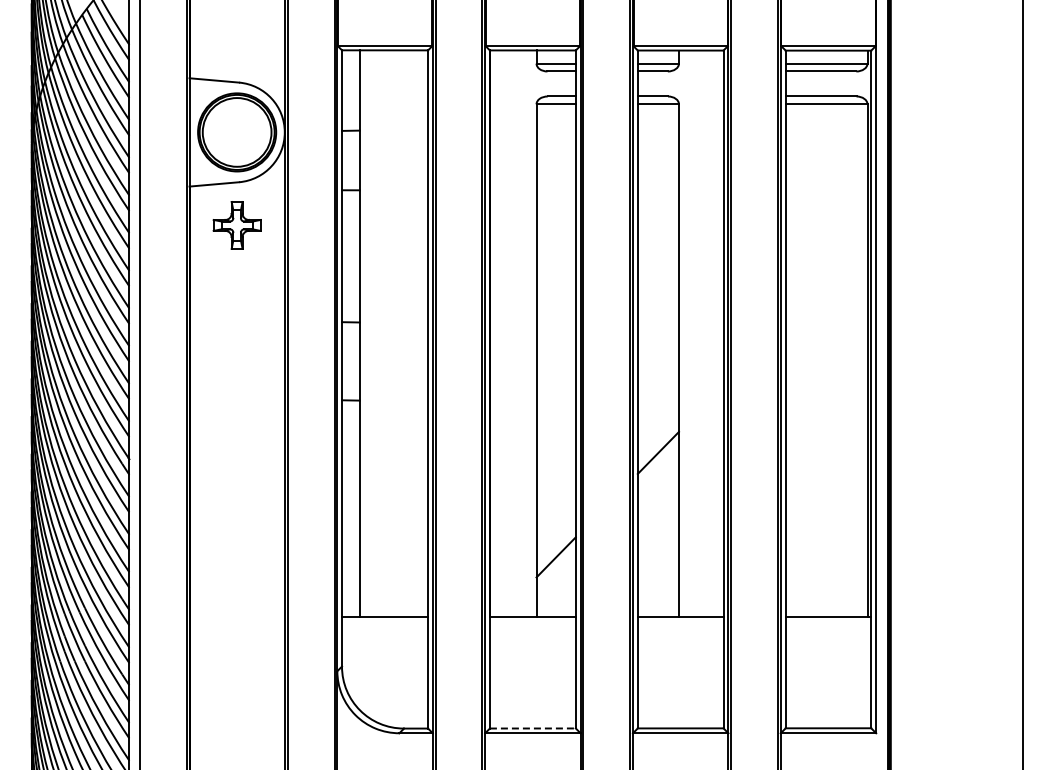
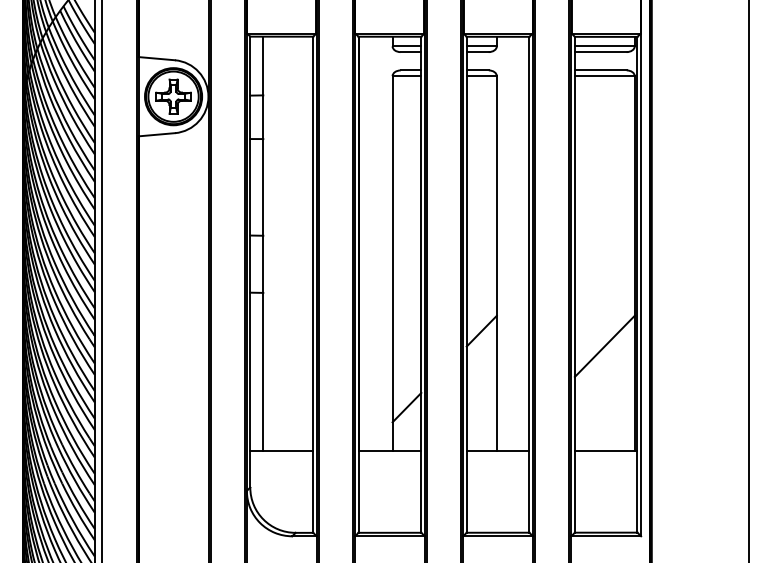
part: (236, 225) -> (173, 96), moved
line: (826, 473) -> (604, 346), added
line: (532, 728) -> (389, 532), dashed -> solid

